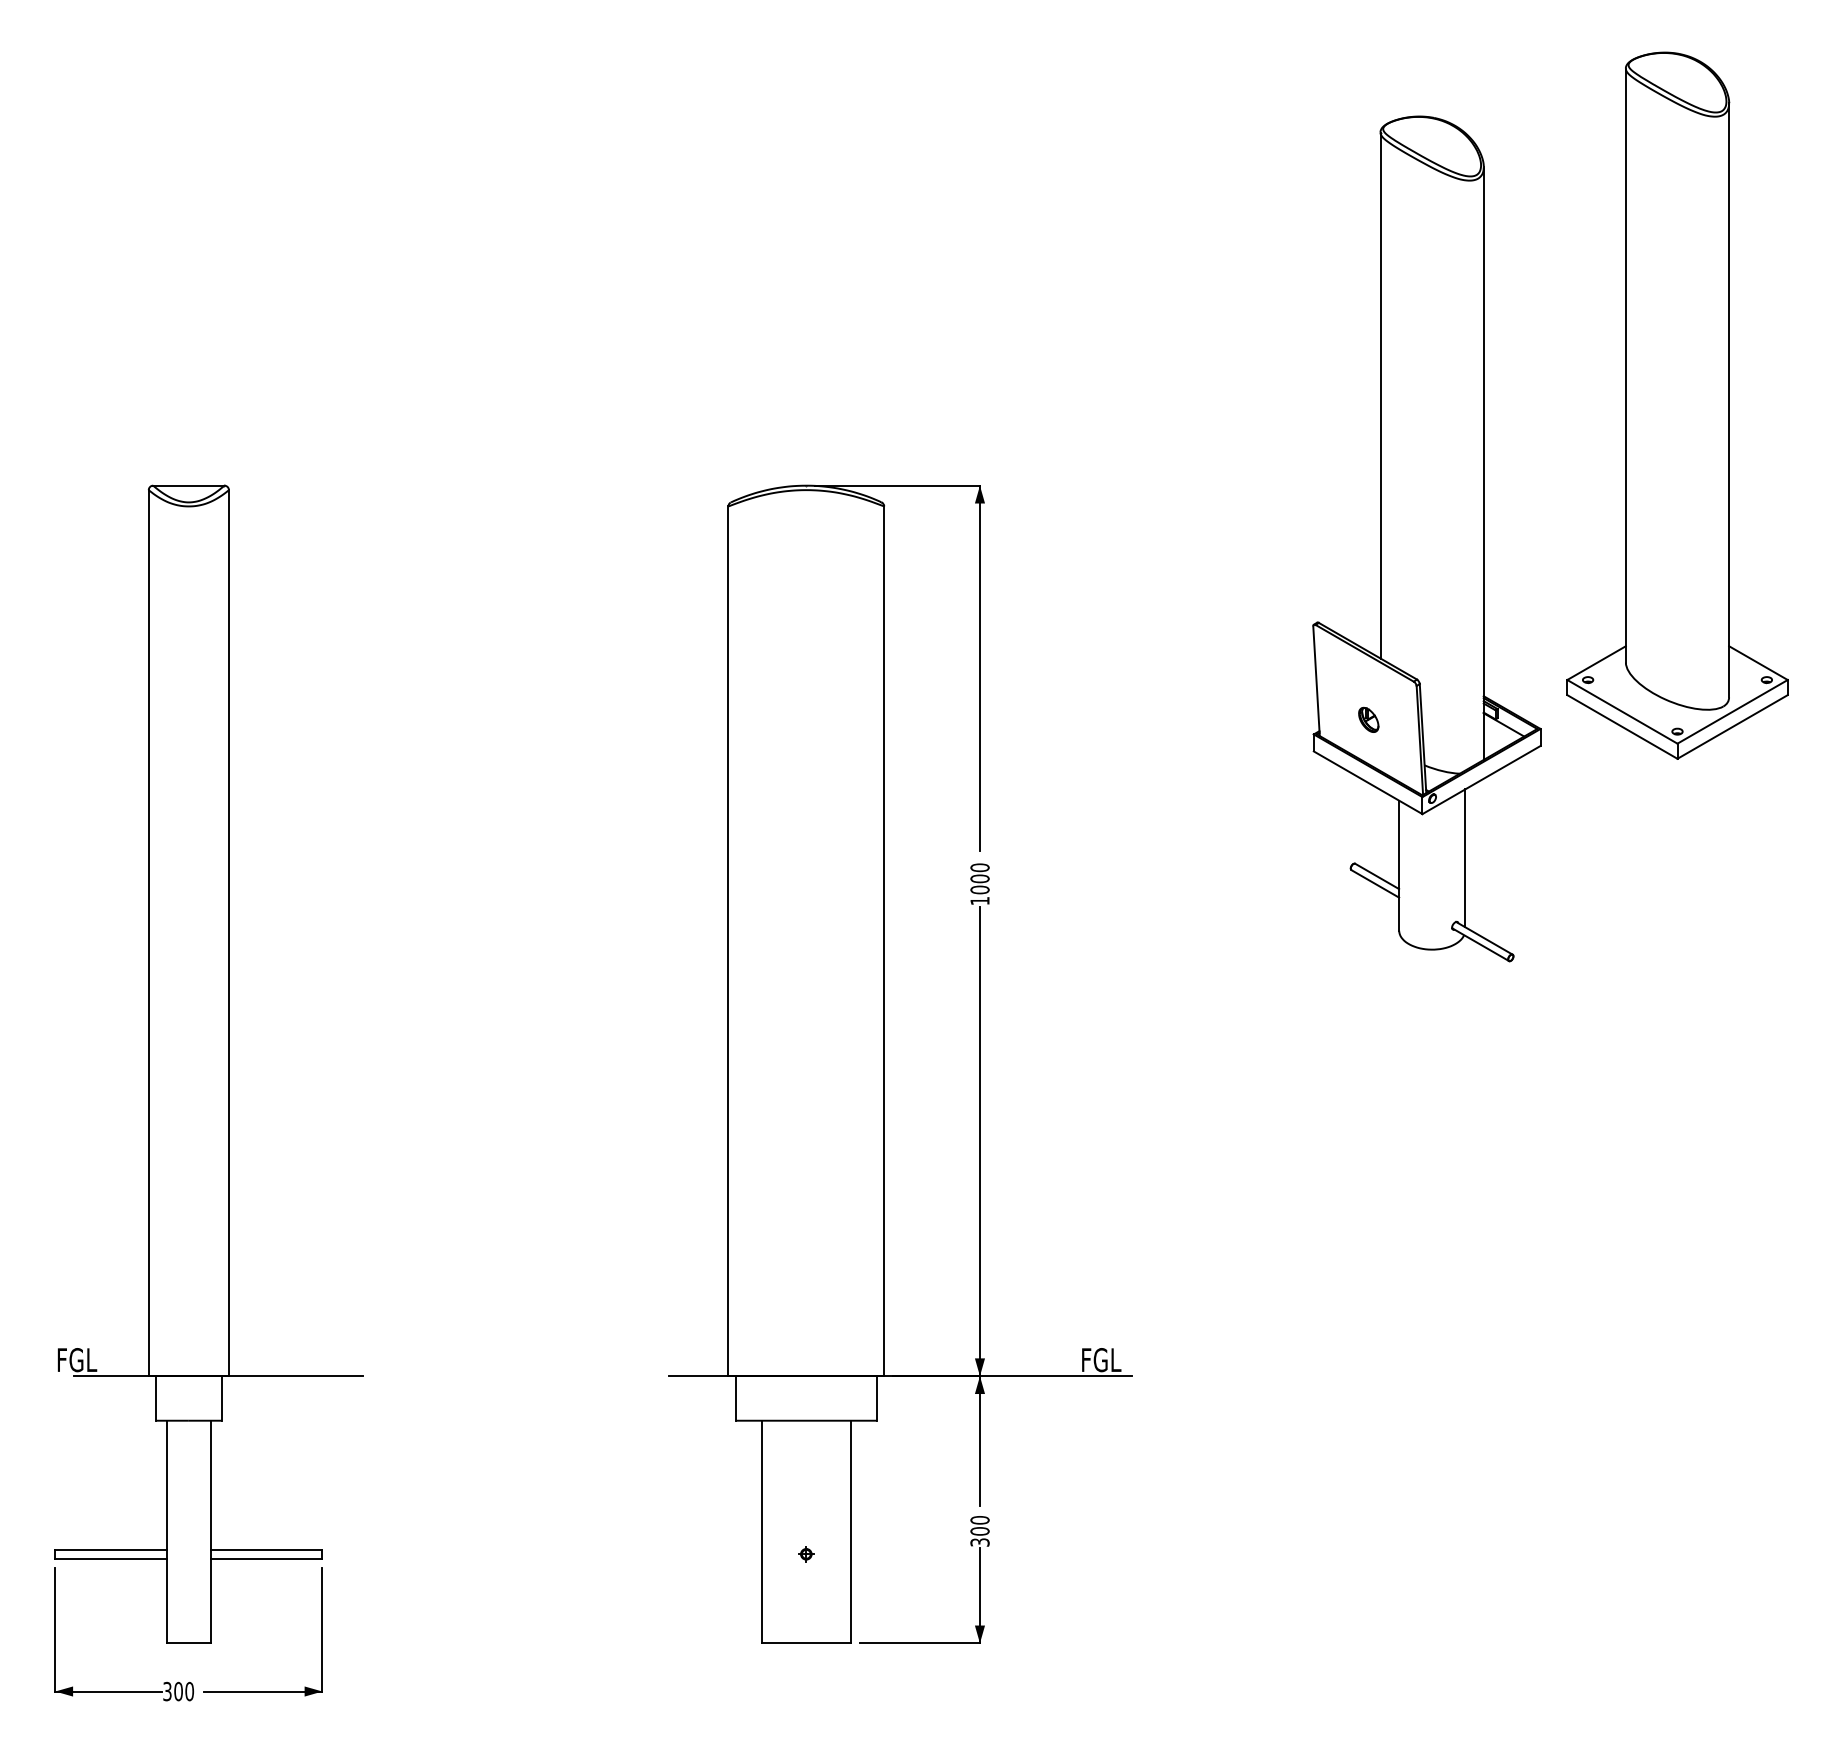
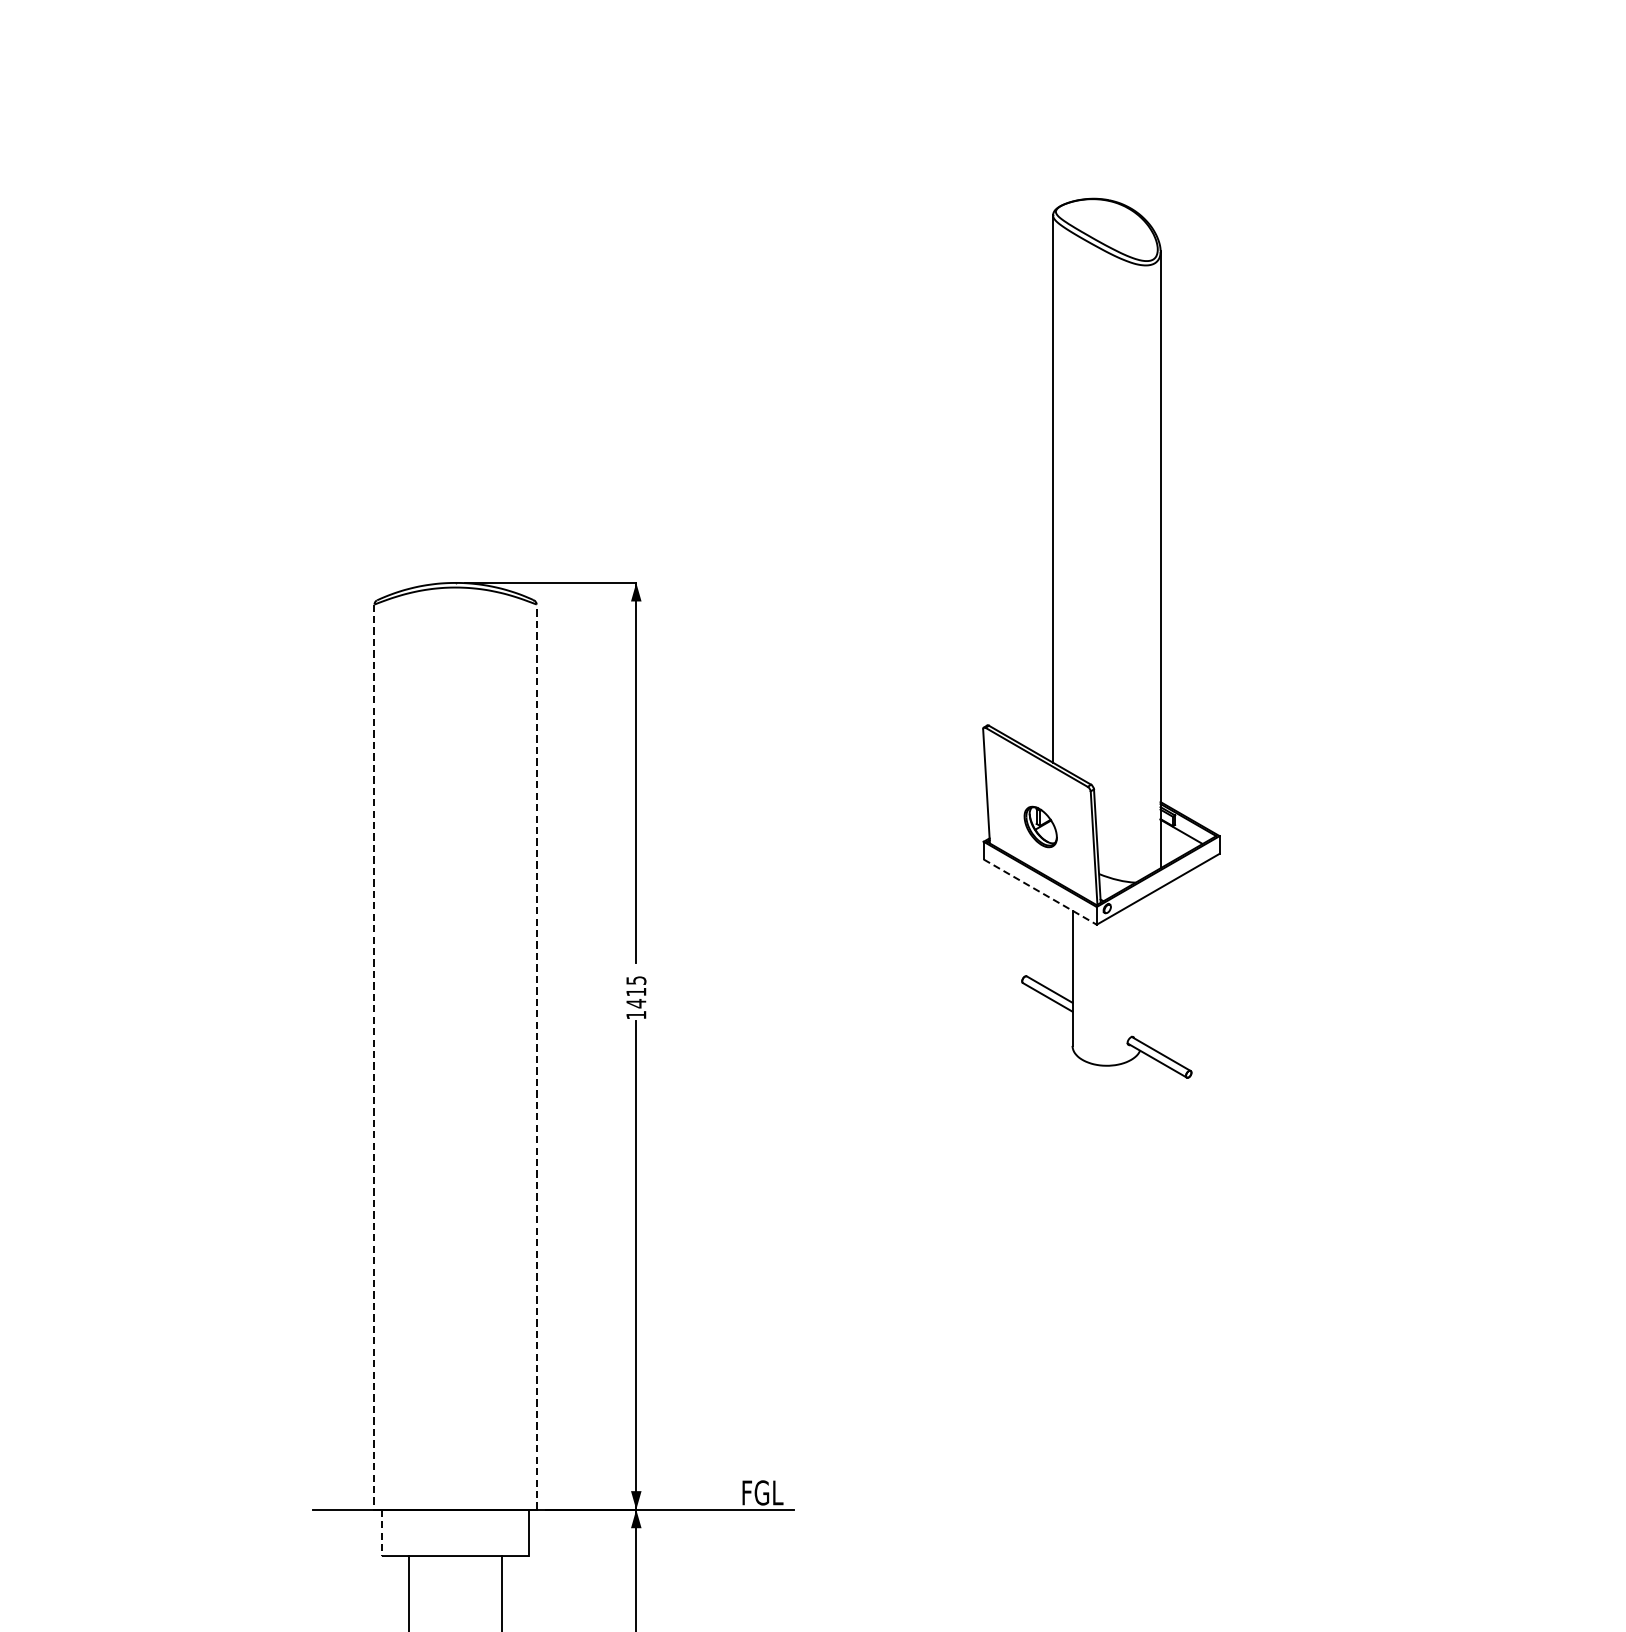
part: (1677, 405) -> (1362, 499), removed
part: (1368, 719) -> (1040, 826), size x1.6
line: (1368, 782) -> (1040, 891), solid -> dashed
line: (1465, 858) -> (1141, 970), removed
text: (979, 878) -> (635, 991), 1000 -> 1415
line: (728, 941) -> (374, 1057), solid -> dashed
line: (884, 941) -> (536, 1057), solid -> dashed
line: (735, 1398) -> (381, 1532), solid -> dashed

